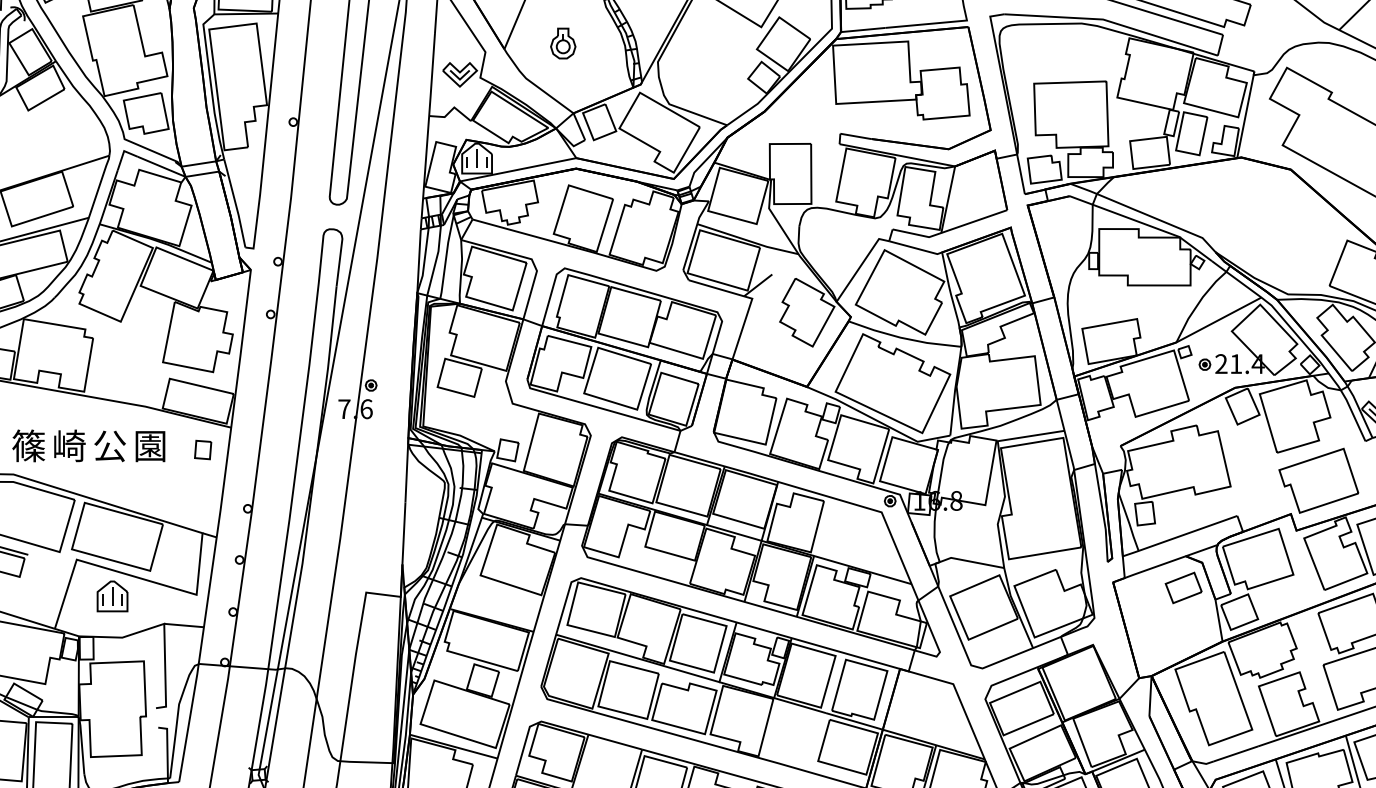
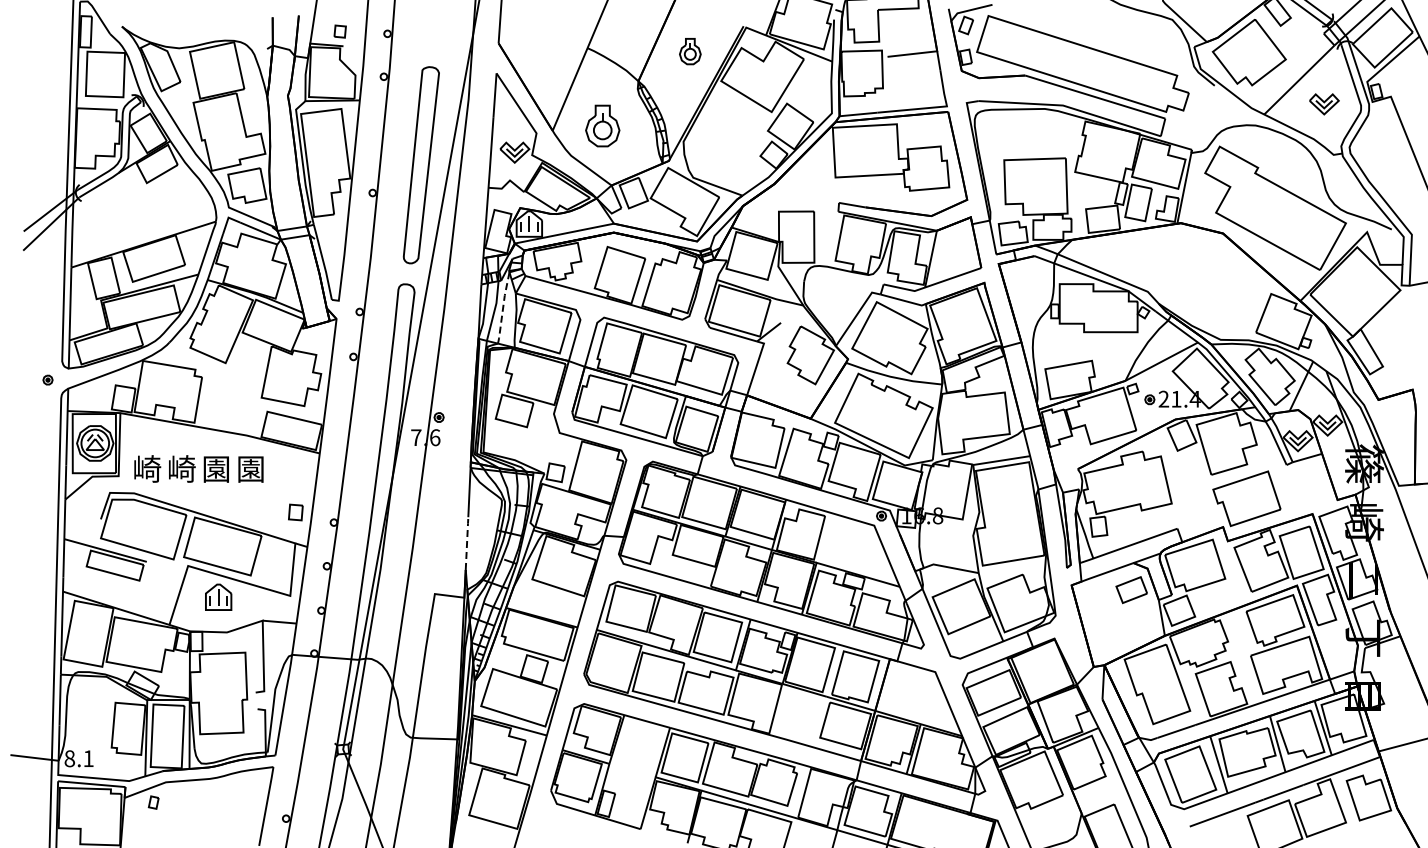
part: (562, 42) -> (602, 125), size x1.6
line: (446, 257) -> (503, 308), solid -> dashed
text: (29, 445) -> (147, 468), 篠 -> 崎
text: (110, 446) -> (216, 469), 公 -> 園
part: (202, 450) -> (295, 512), moved
line: (404, 532) -> (467, 542), solid -> dashed

